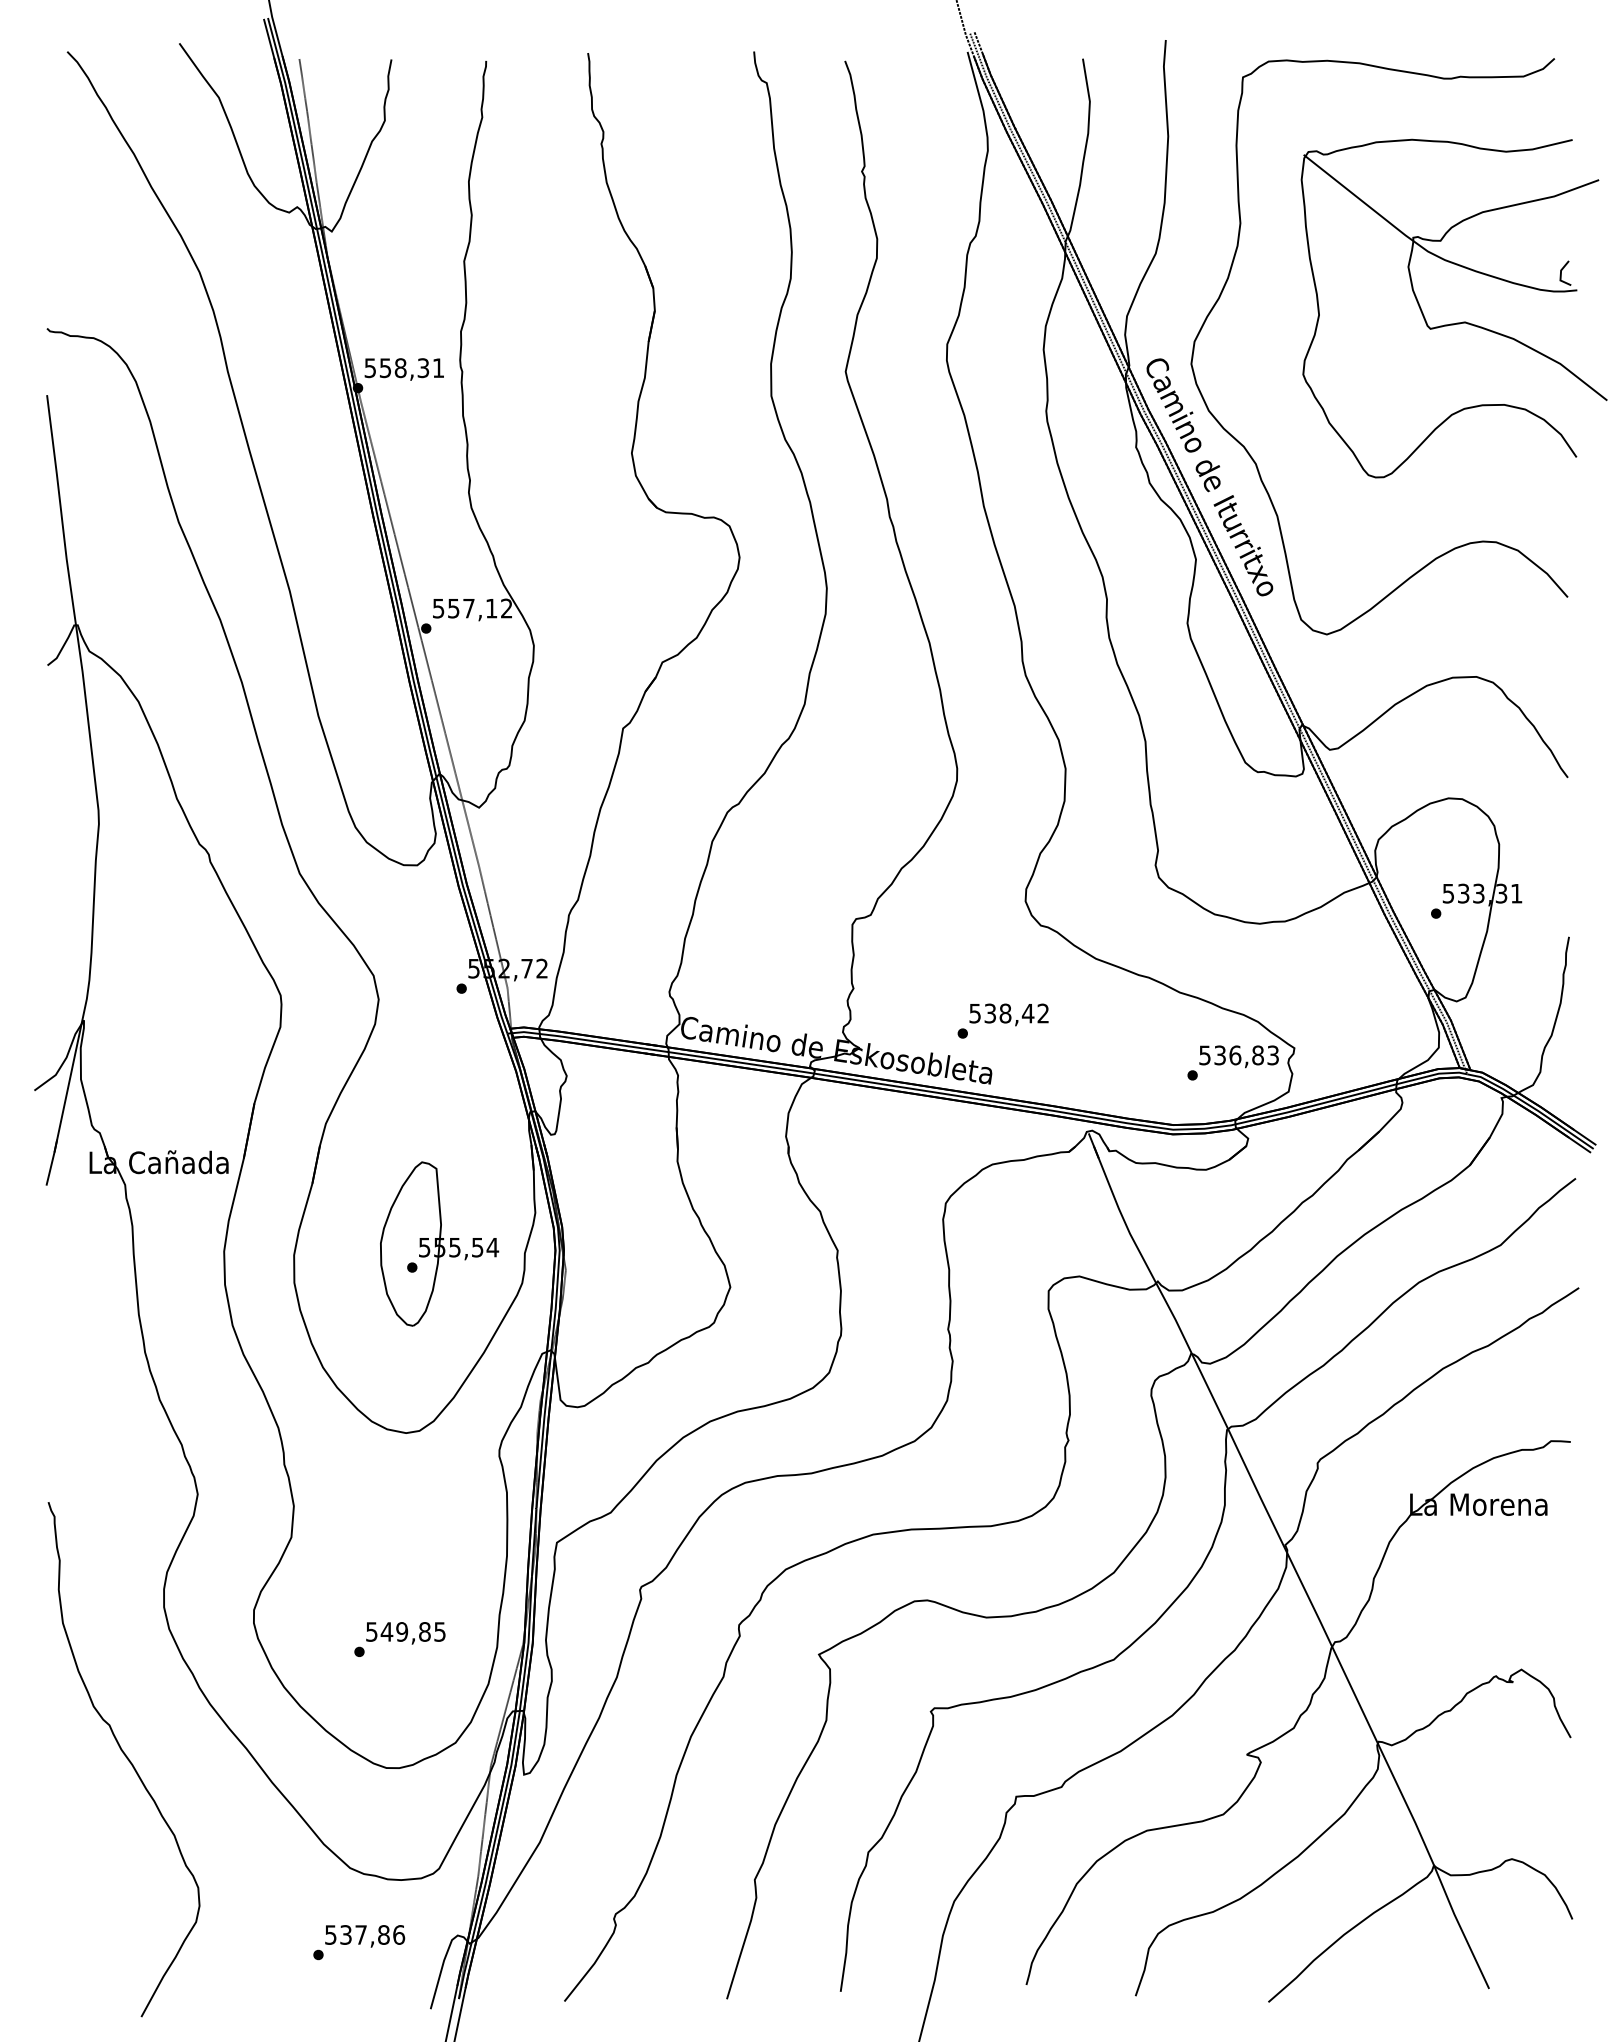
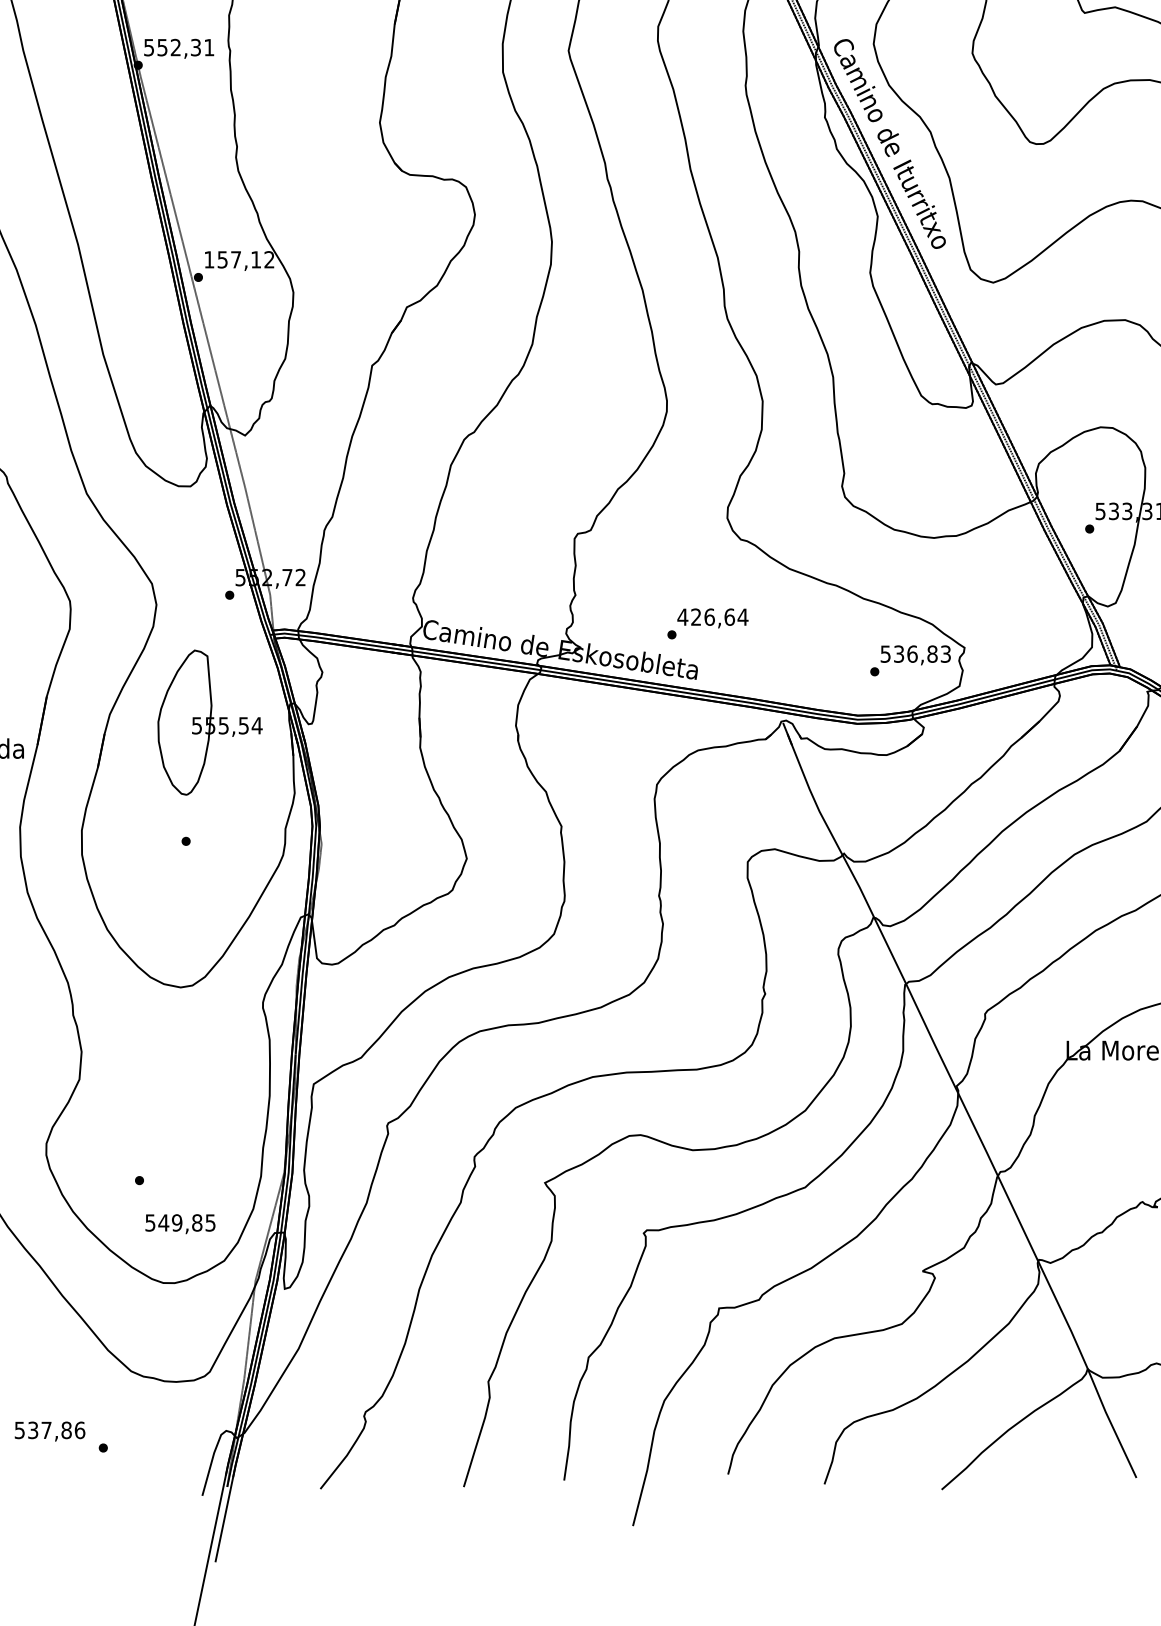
text: (400, 368) -> (175, 47), 558,31 -> 552,31
text: (438, 608) -> (209, 259), 557,12 -> 157,12
text: (1008, 1013) -> (712, 617), 538,42 -> 426,64
part: (439, 1243) -> (210, 722), moved
text: (405, 1633) -> (180, 1224), moved
text: (365, 1936) -> (50, 1431), moved

